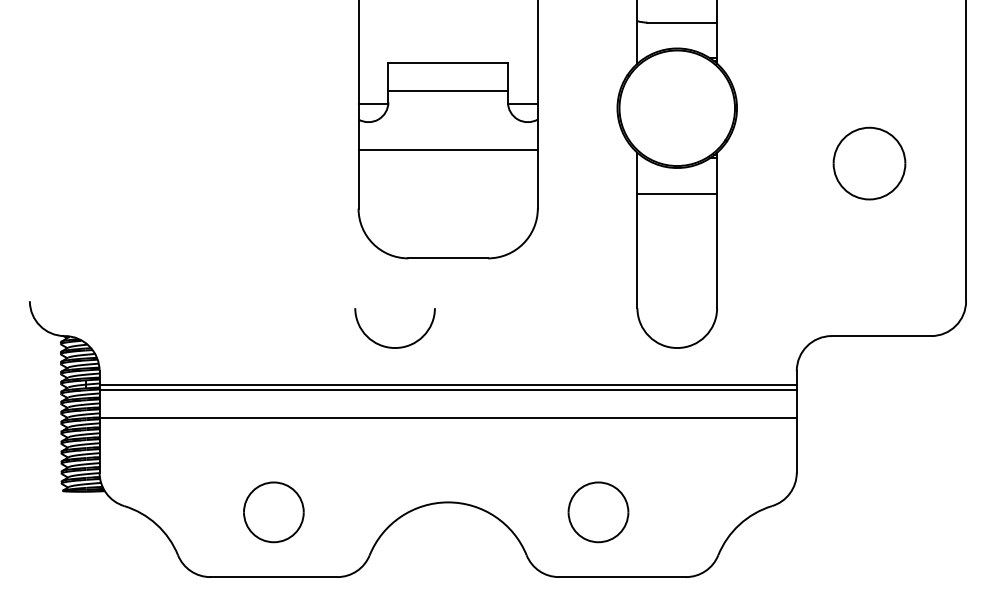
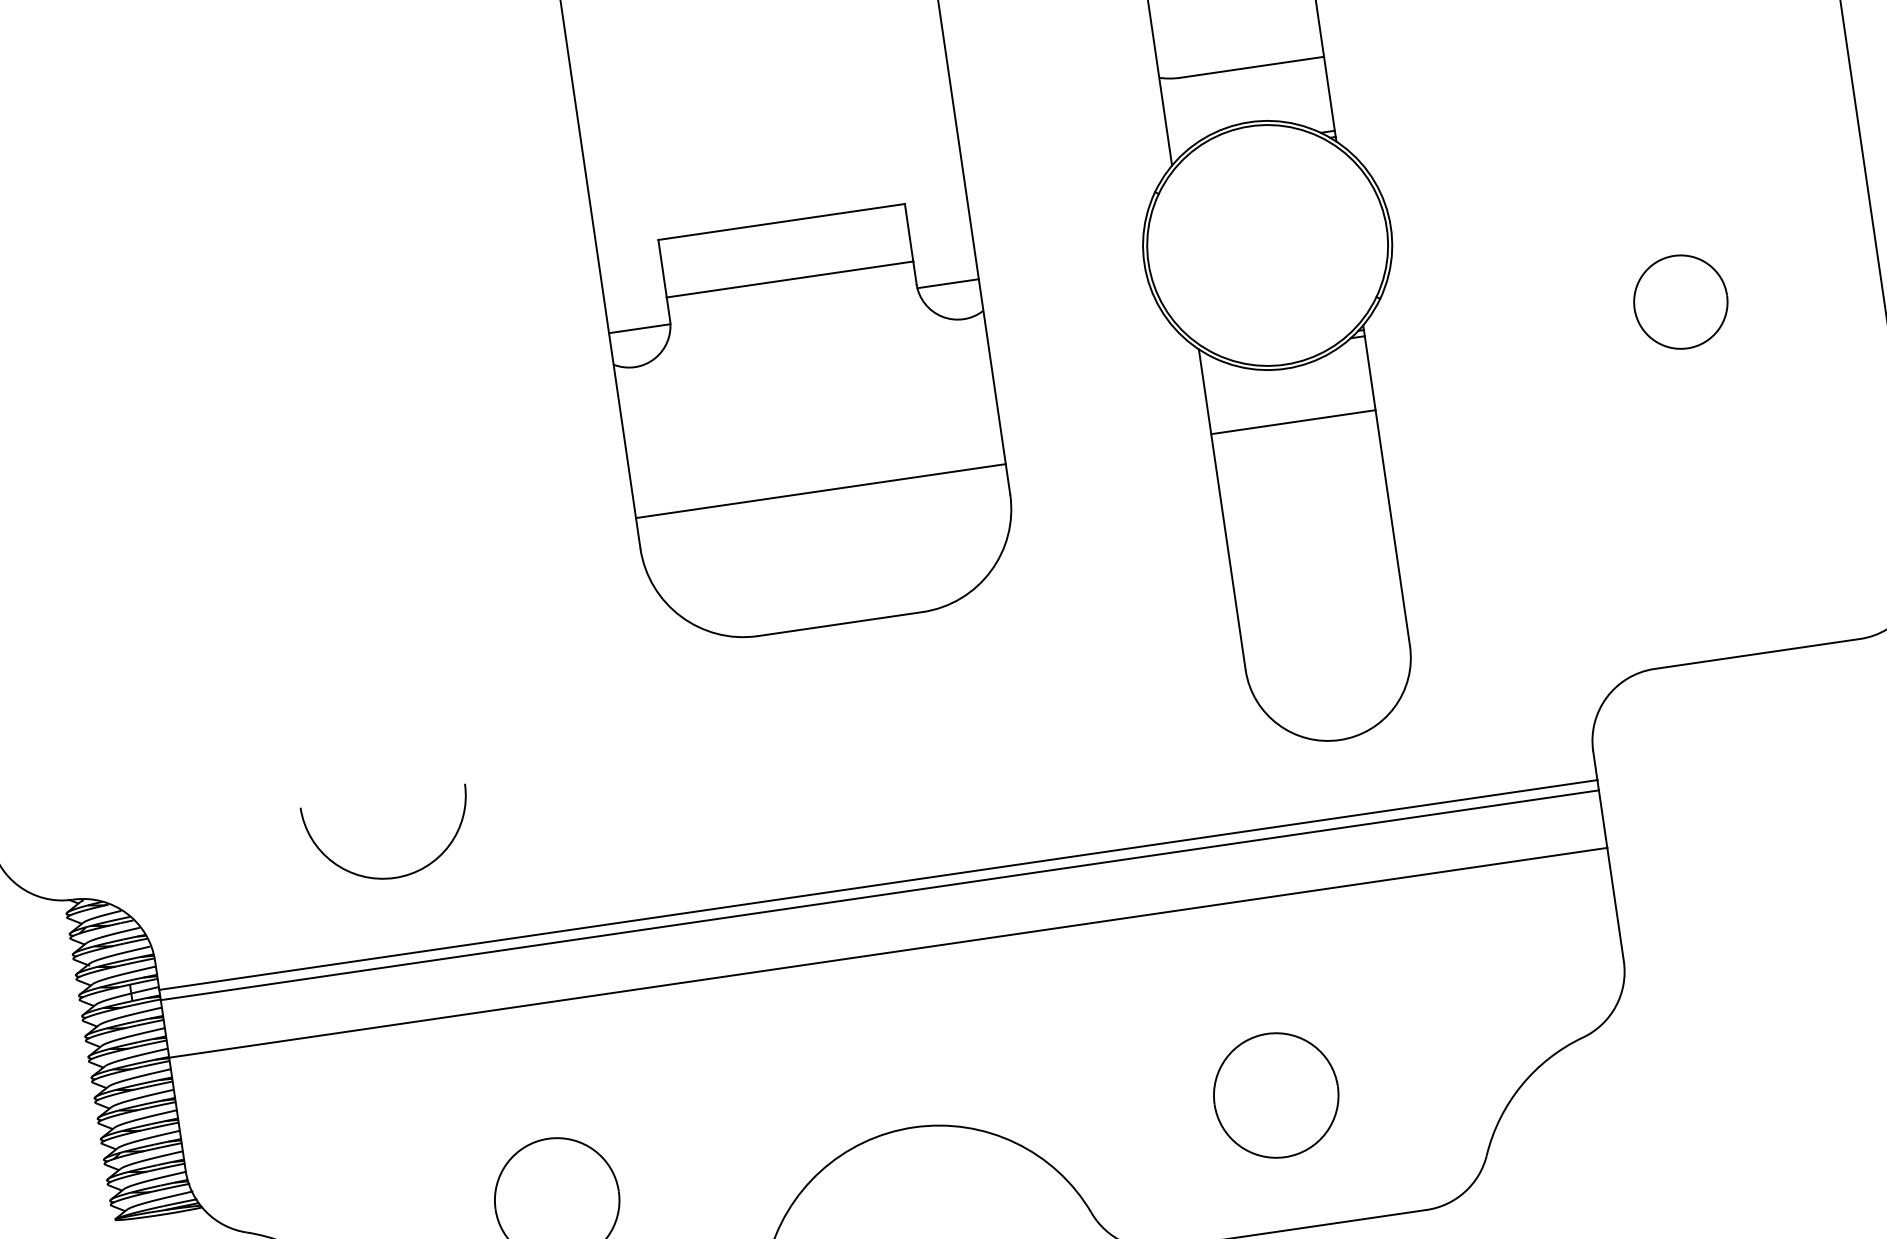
line: (447, 149) -> (819, 490), moved
part: (869, 163) -> (1680, 301), size x0.62
arc: (391, 346) -> (386, 875), moved
part: (598, 512) -> (1276, 1095), moved

